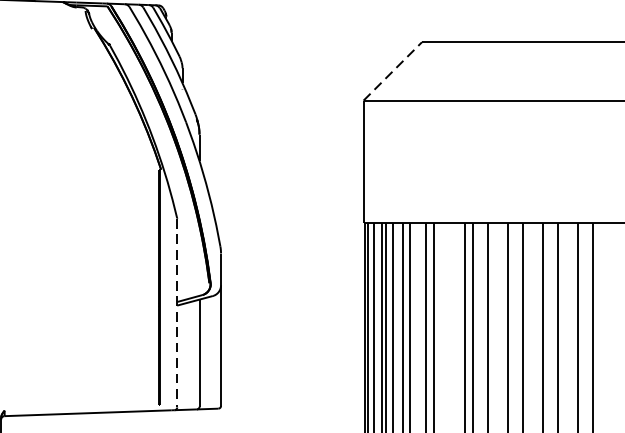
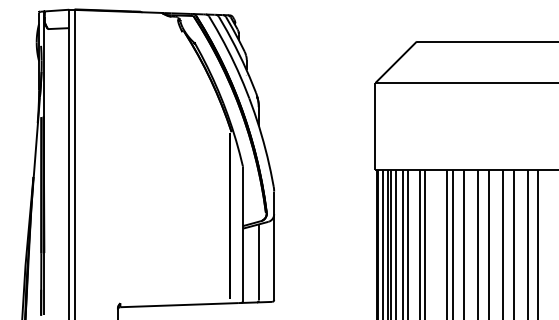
line: (393, 70) -> (396, 61), dashed -> solid
line: (177, 313) -> (243, 234), dashed -> solid

